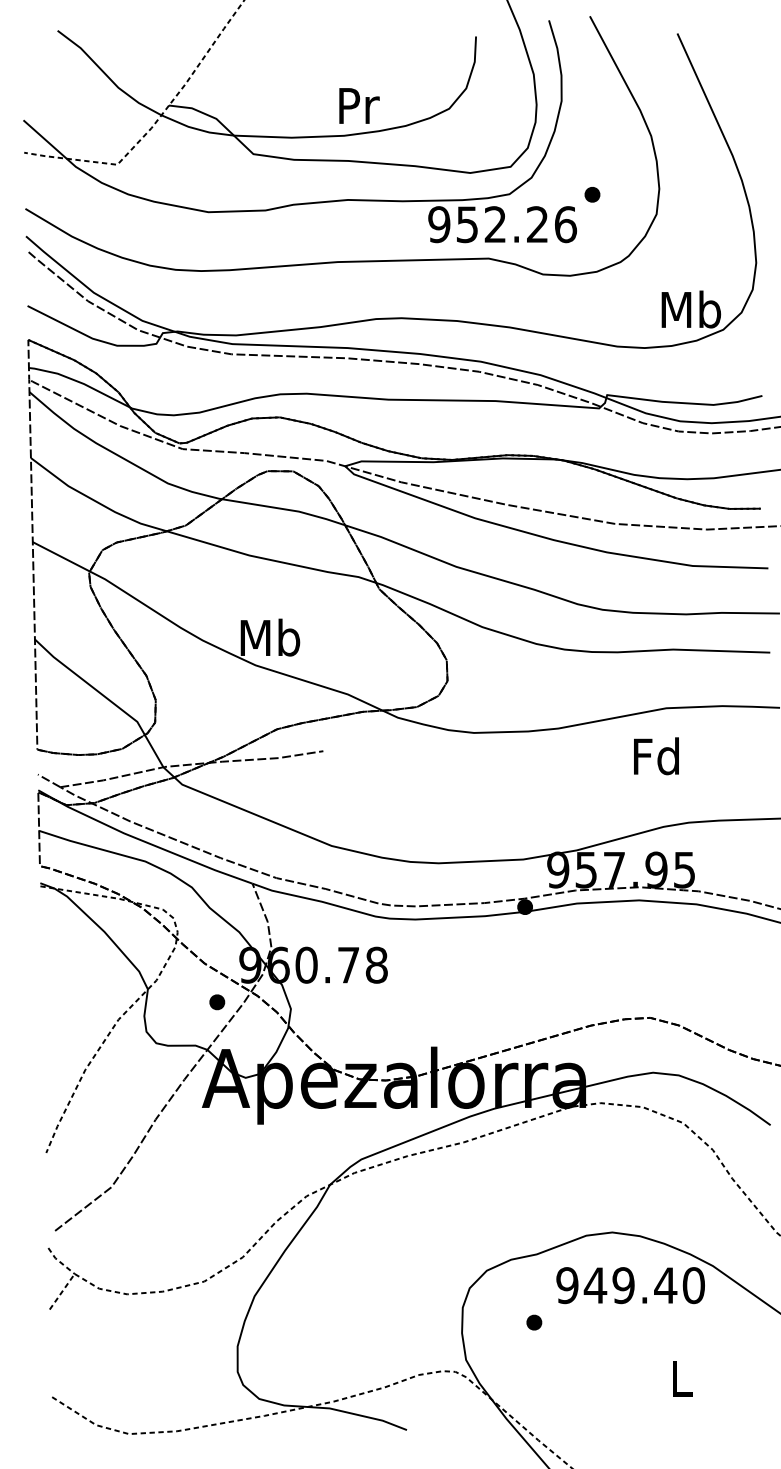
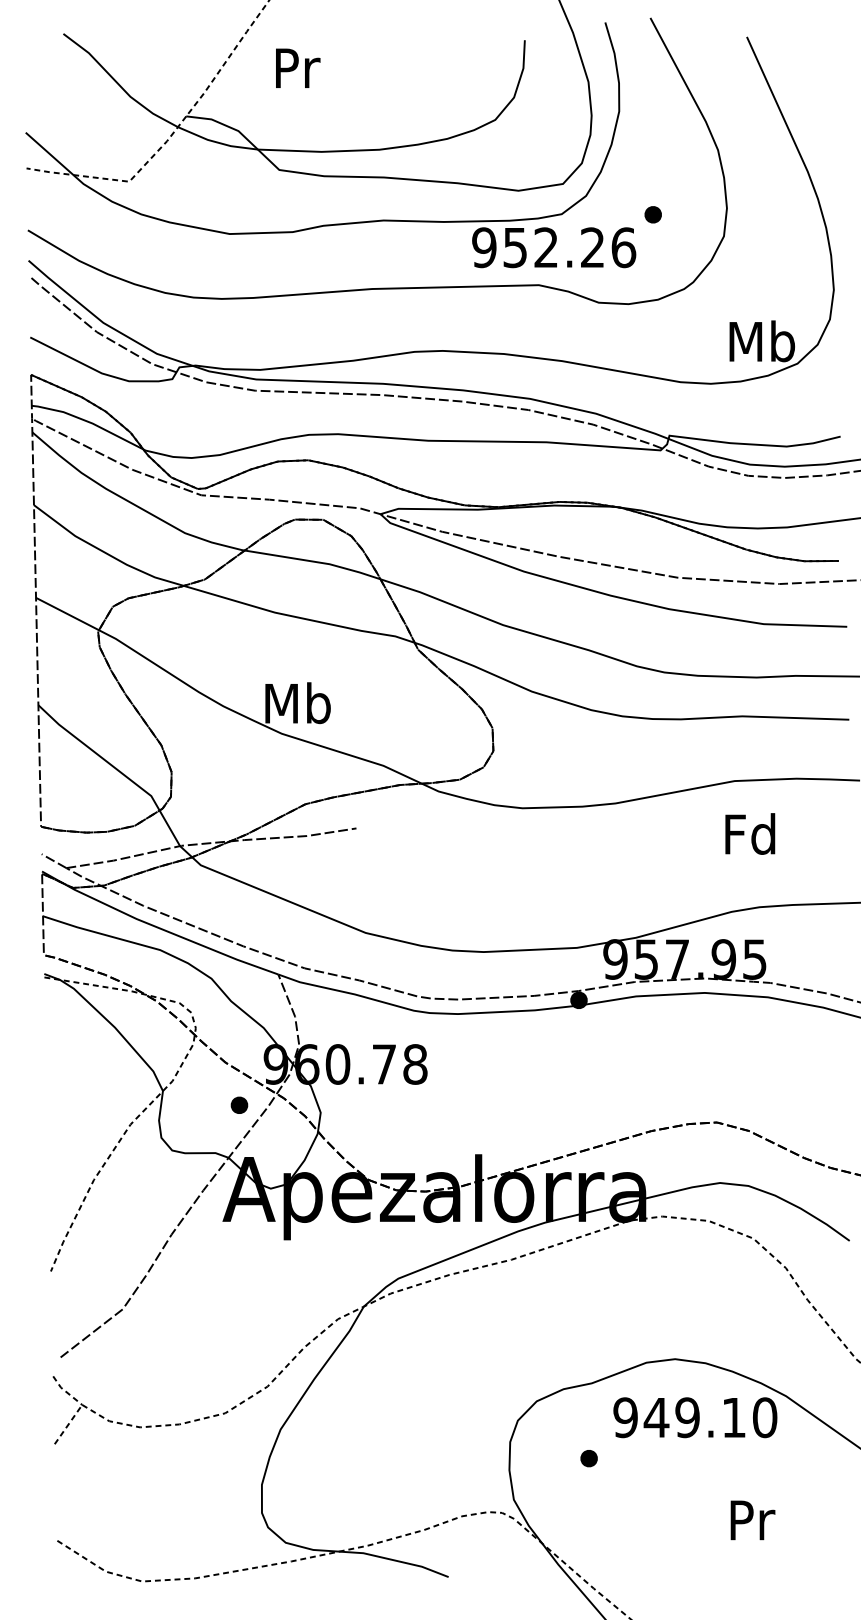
text: (359, 105) -> (298, 67), moved
text: (656, 756) -> (750, 834), moved
text: (665, 1285) -> (733, 1417), 949.40 -> 949.10
text: (682, 1378) -> (752, 1520), L -> Pr

